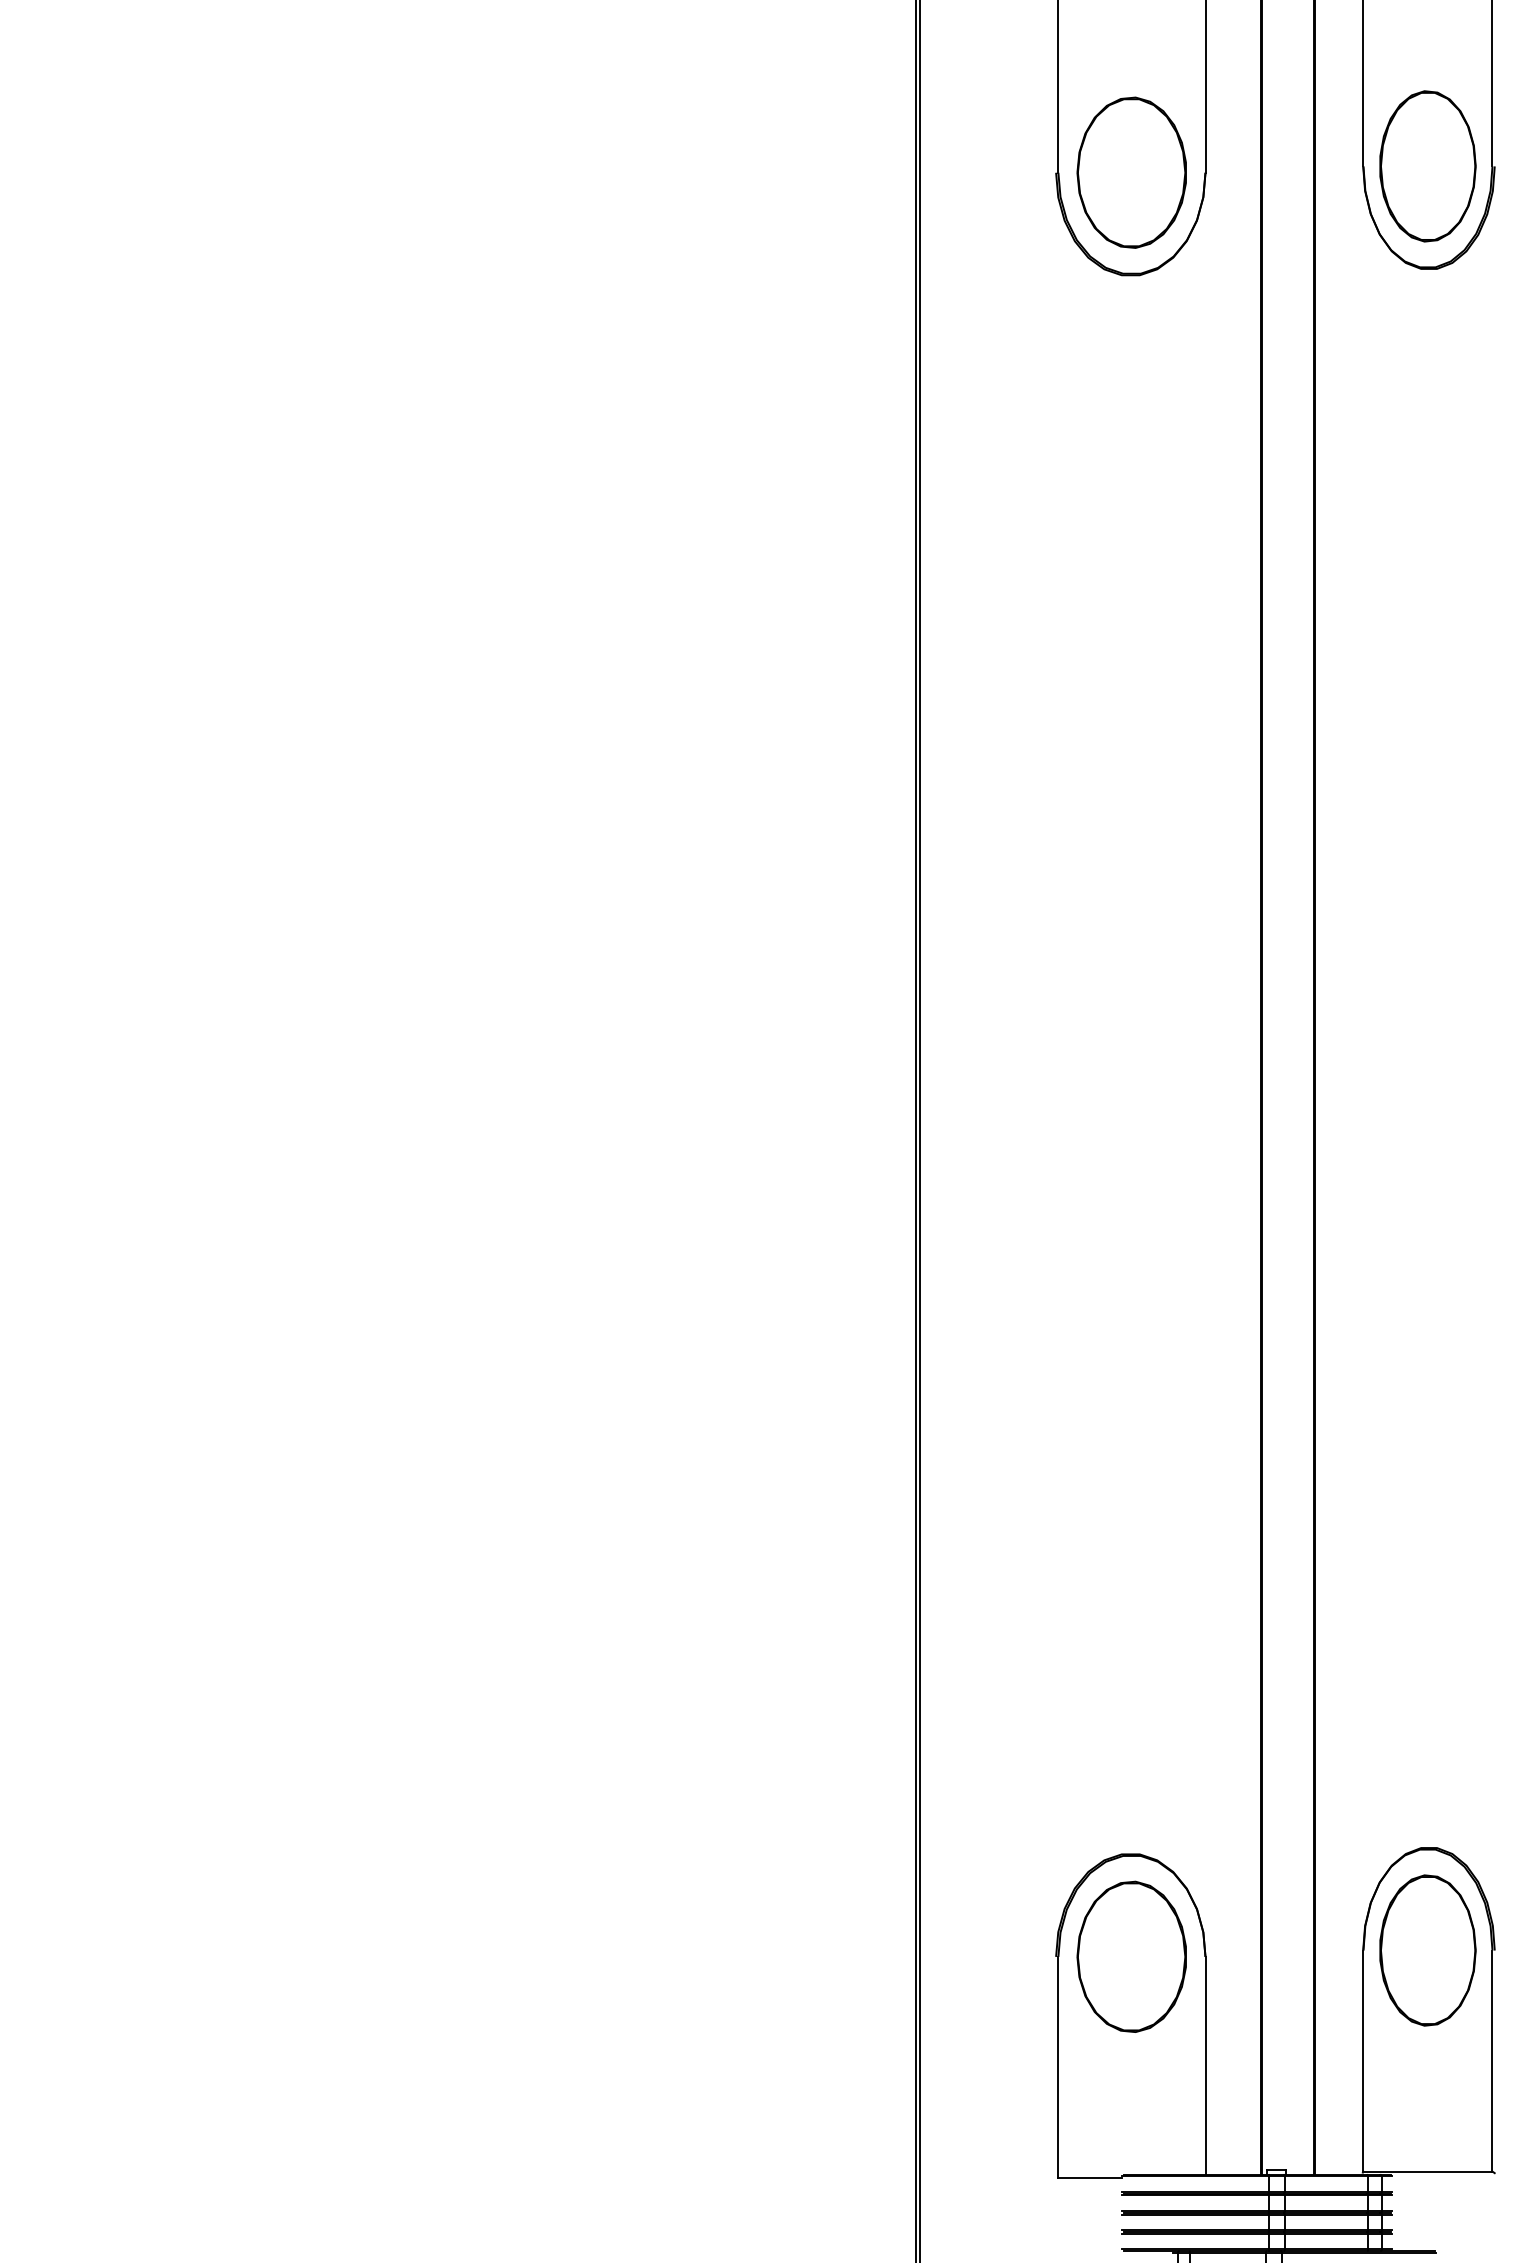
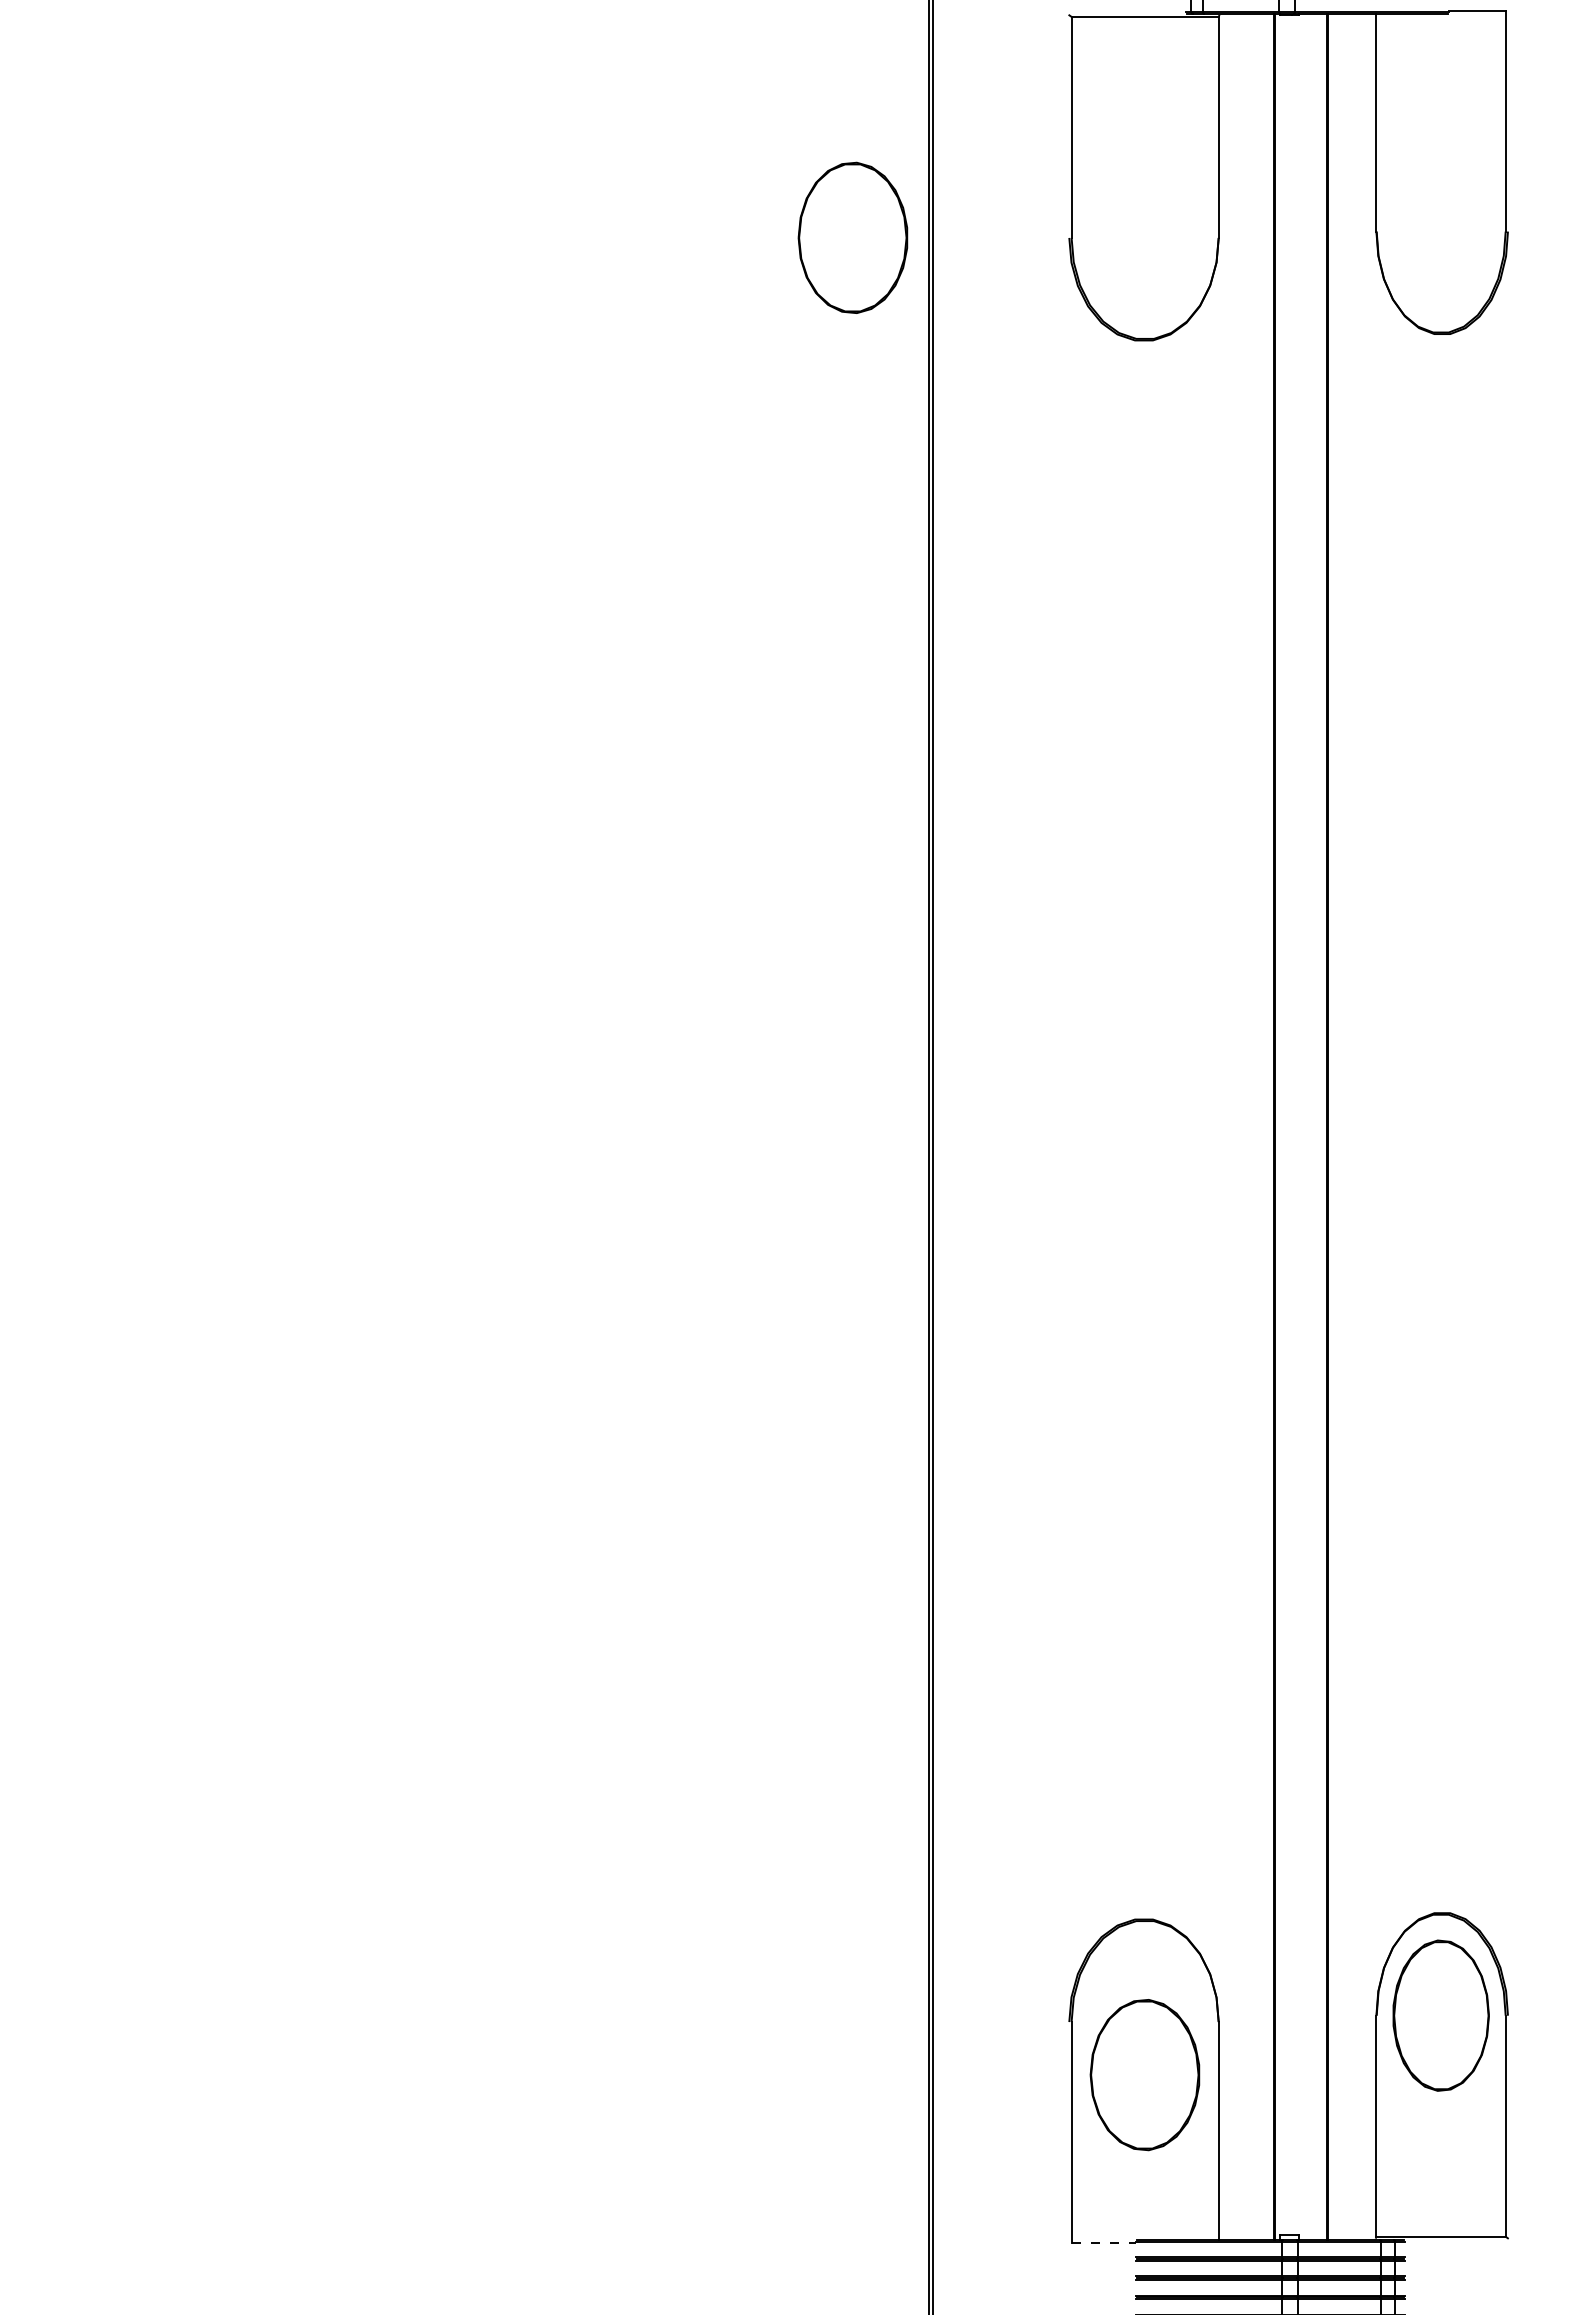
part: (1427, 166) -> (1440, 231), removed
part: (1131, 172) -> (852, 237), moved
part: (1131, 1957) -> (1144, 2075), moved
line: (1091, 2178) -> (1104, 2243), solid -> dashed

